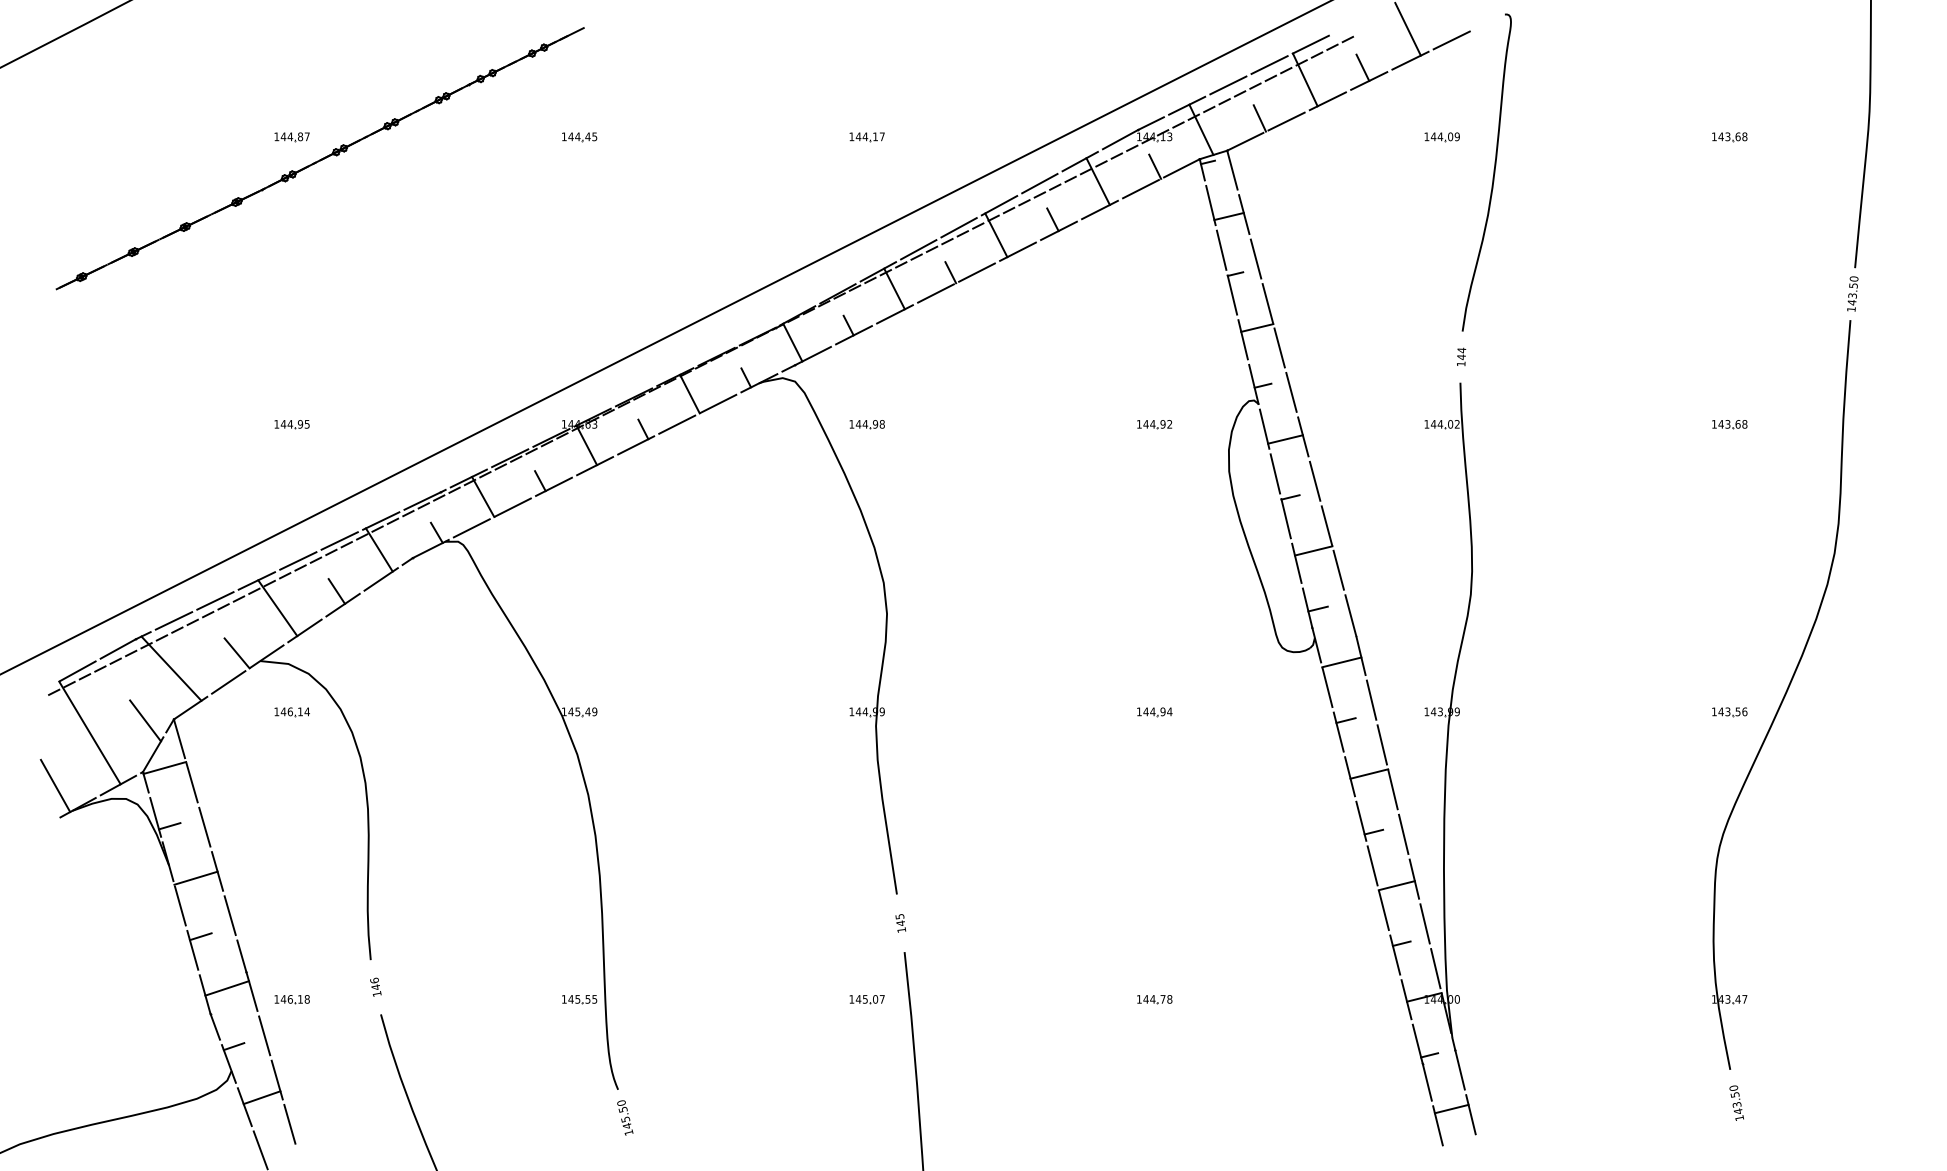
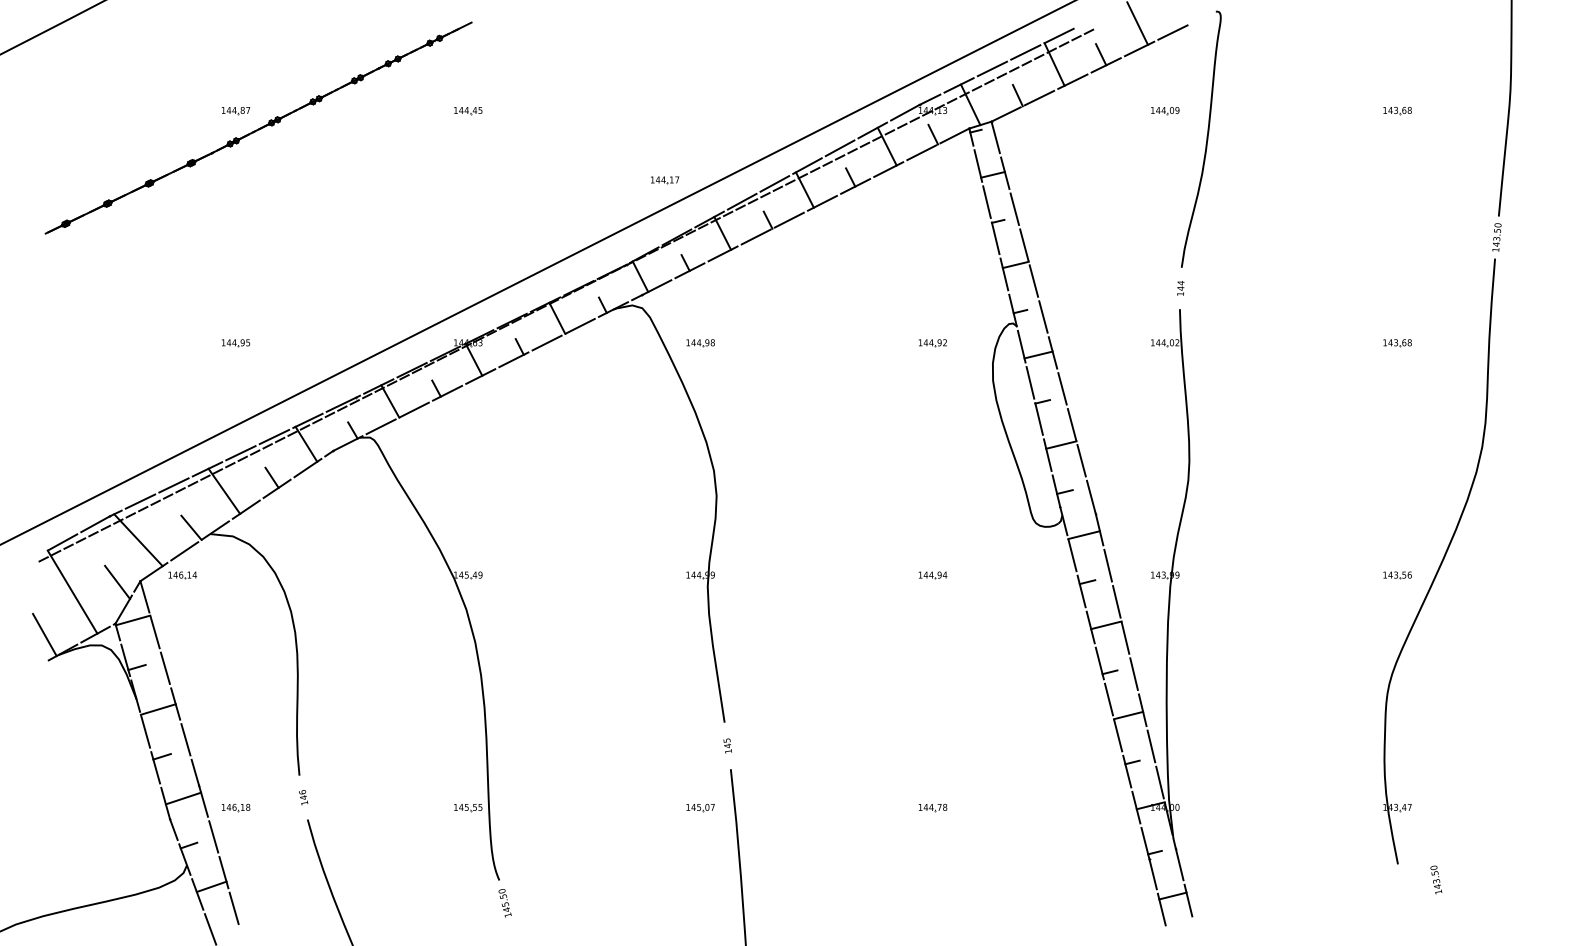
part: (866, 137) -> (664, 180), moved
part: (291, 712) -> (182, 575), moved
text: (1736, 1102) -> (1436, 879), moved

